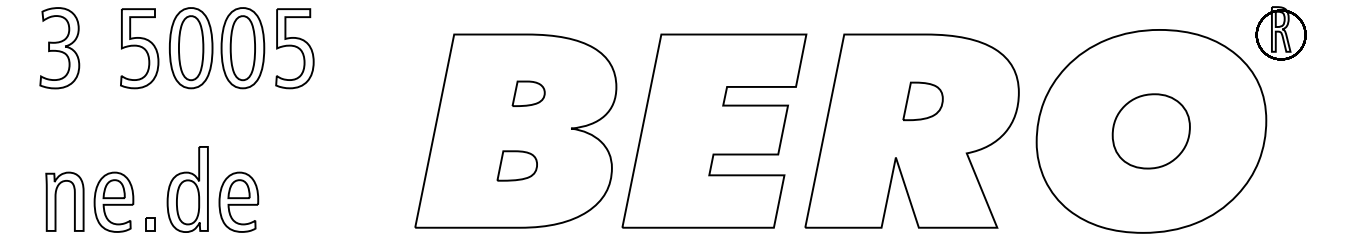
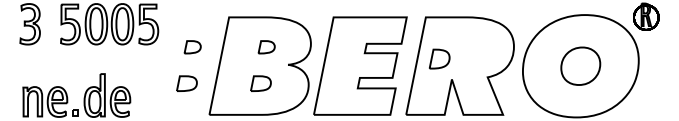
part: (381, 94) -> (192, 47), added
part: (922, 100) -> (439, 58), moved
part: (369, 165) -> (186, 83), added

